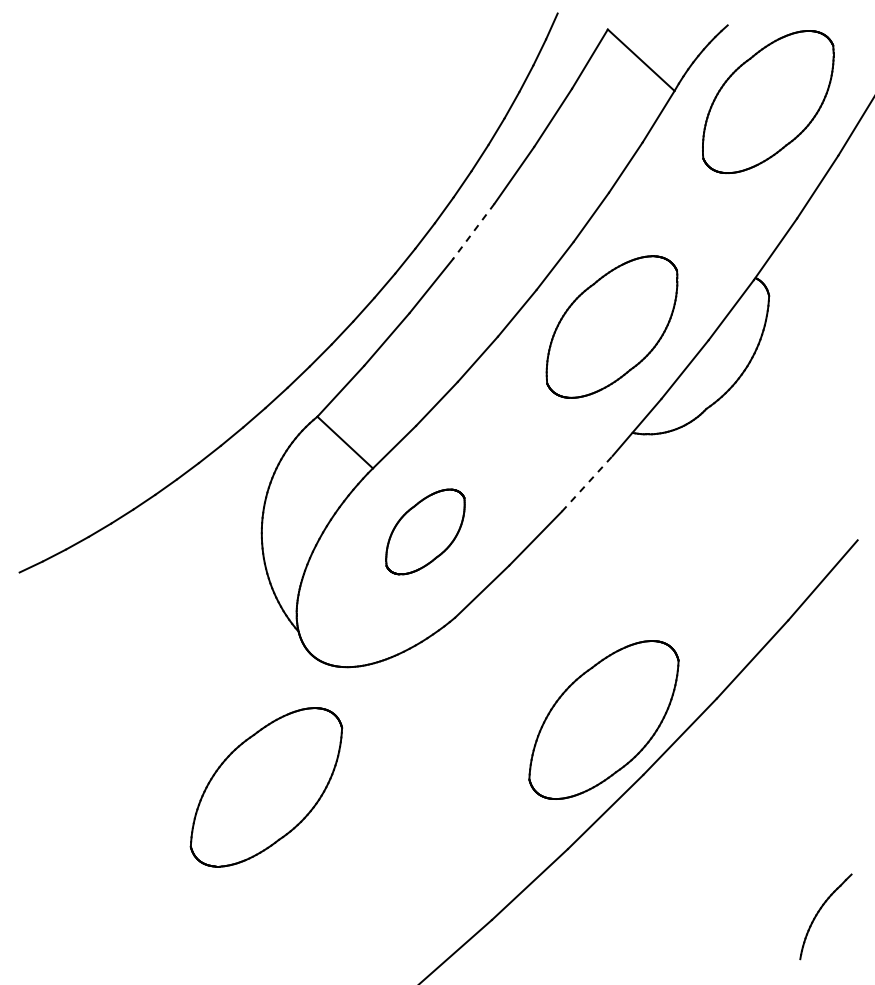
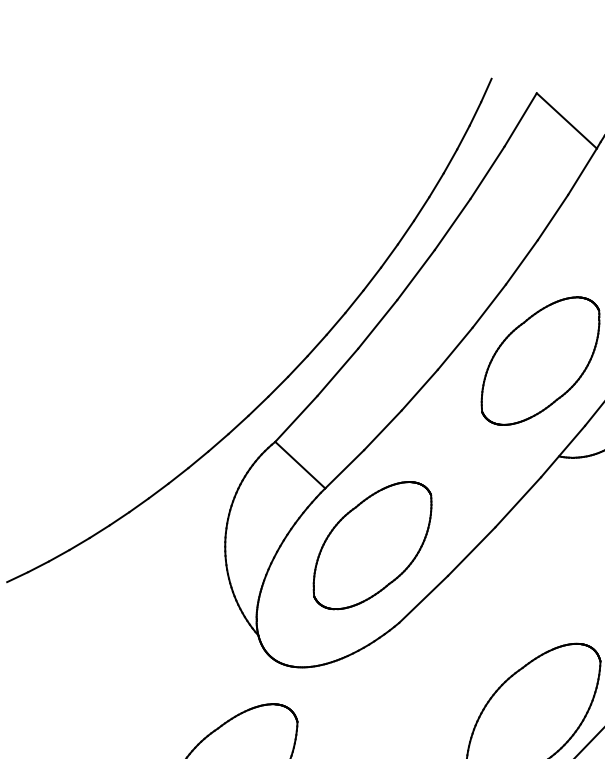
line: (473, 231) -> (415, 275), dashed -> solid
line: (587, 483) -> (518, 501), dashed -> solid
part: (425, 531) -> (372, 545), size x1.67

